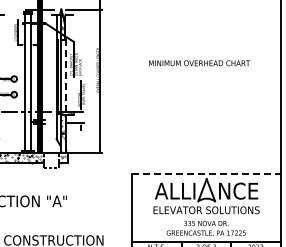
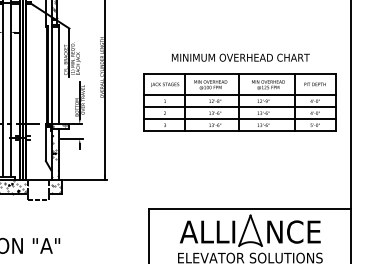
line: (65, 75) -> (58, 74), dashed -> solid
part: (198, 95) -> (239, 101), added
line: (206, 173) -> (250, 207), dashed -> solid

